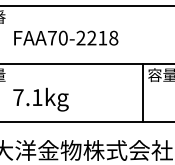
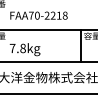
text: (36, 97) -> (22, 48), 7.1kg -> 7.8kg

